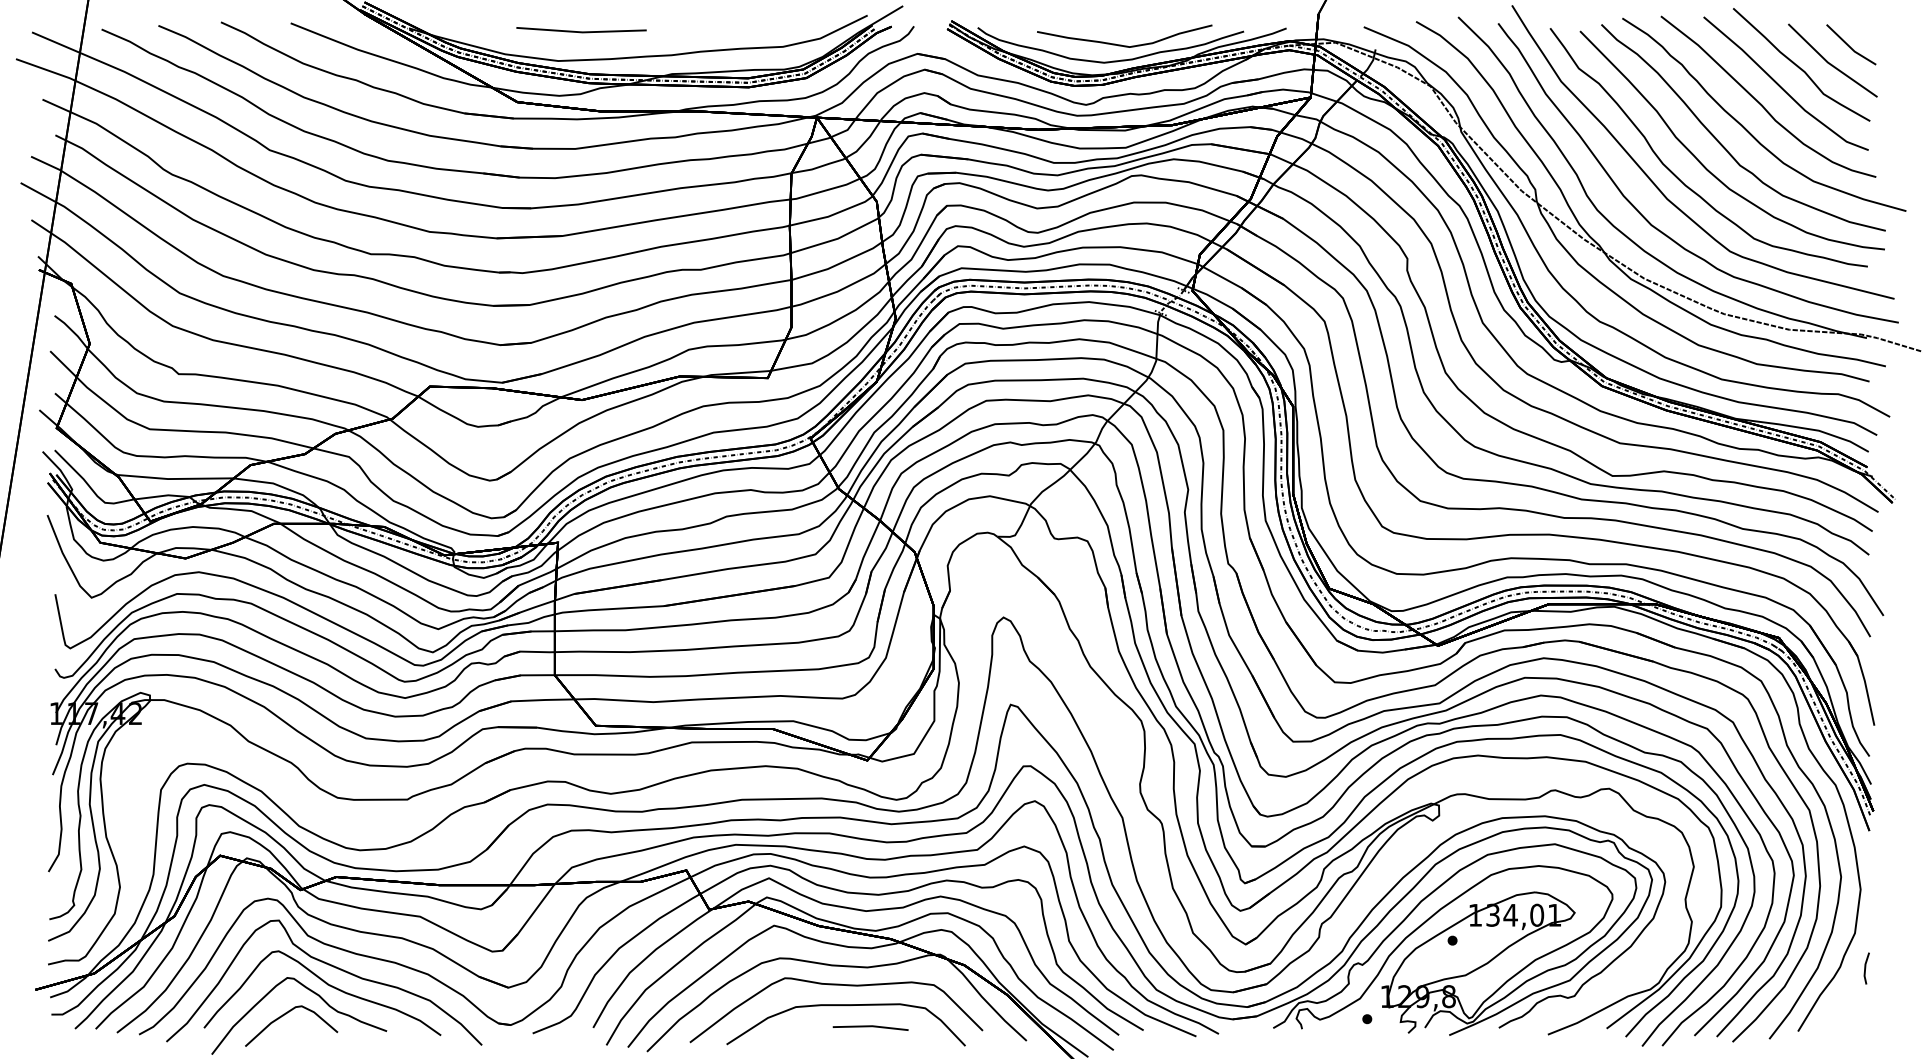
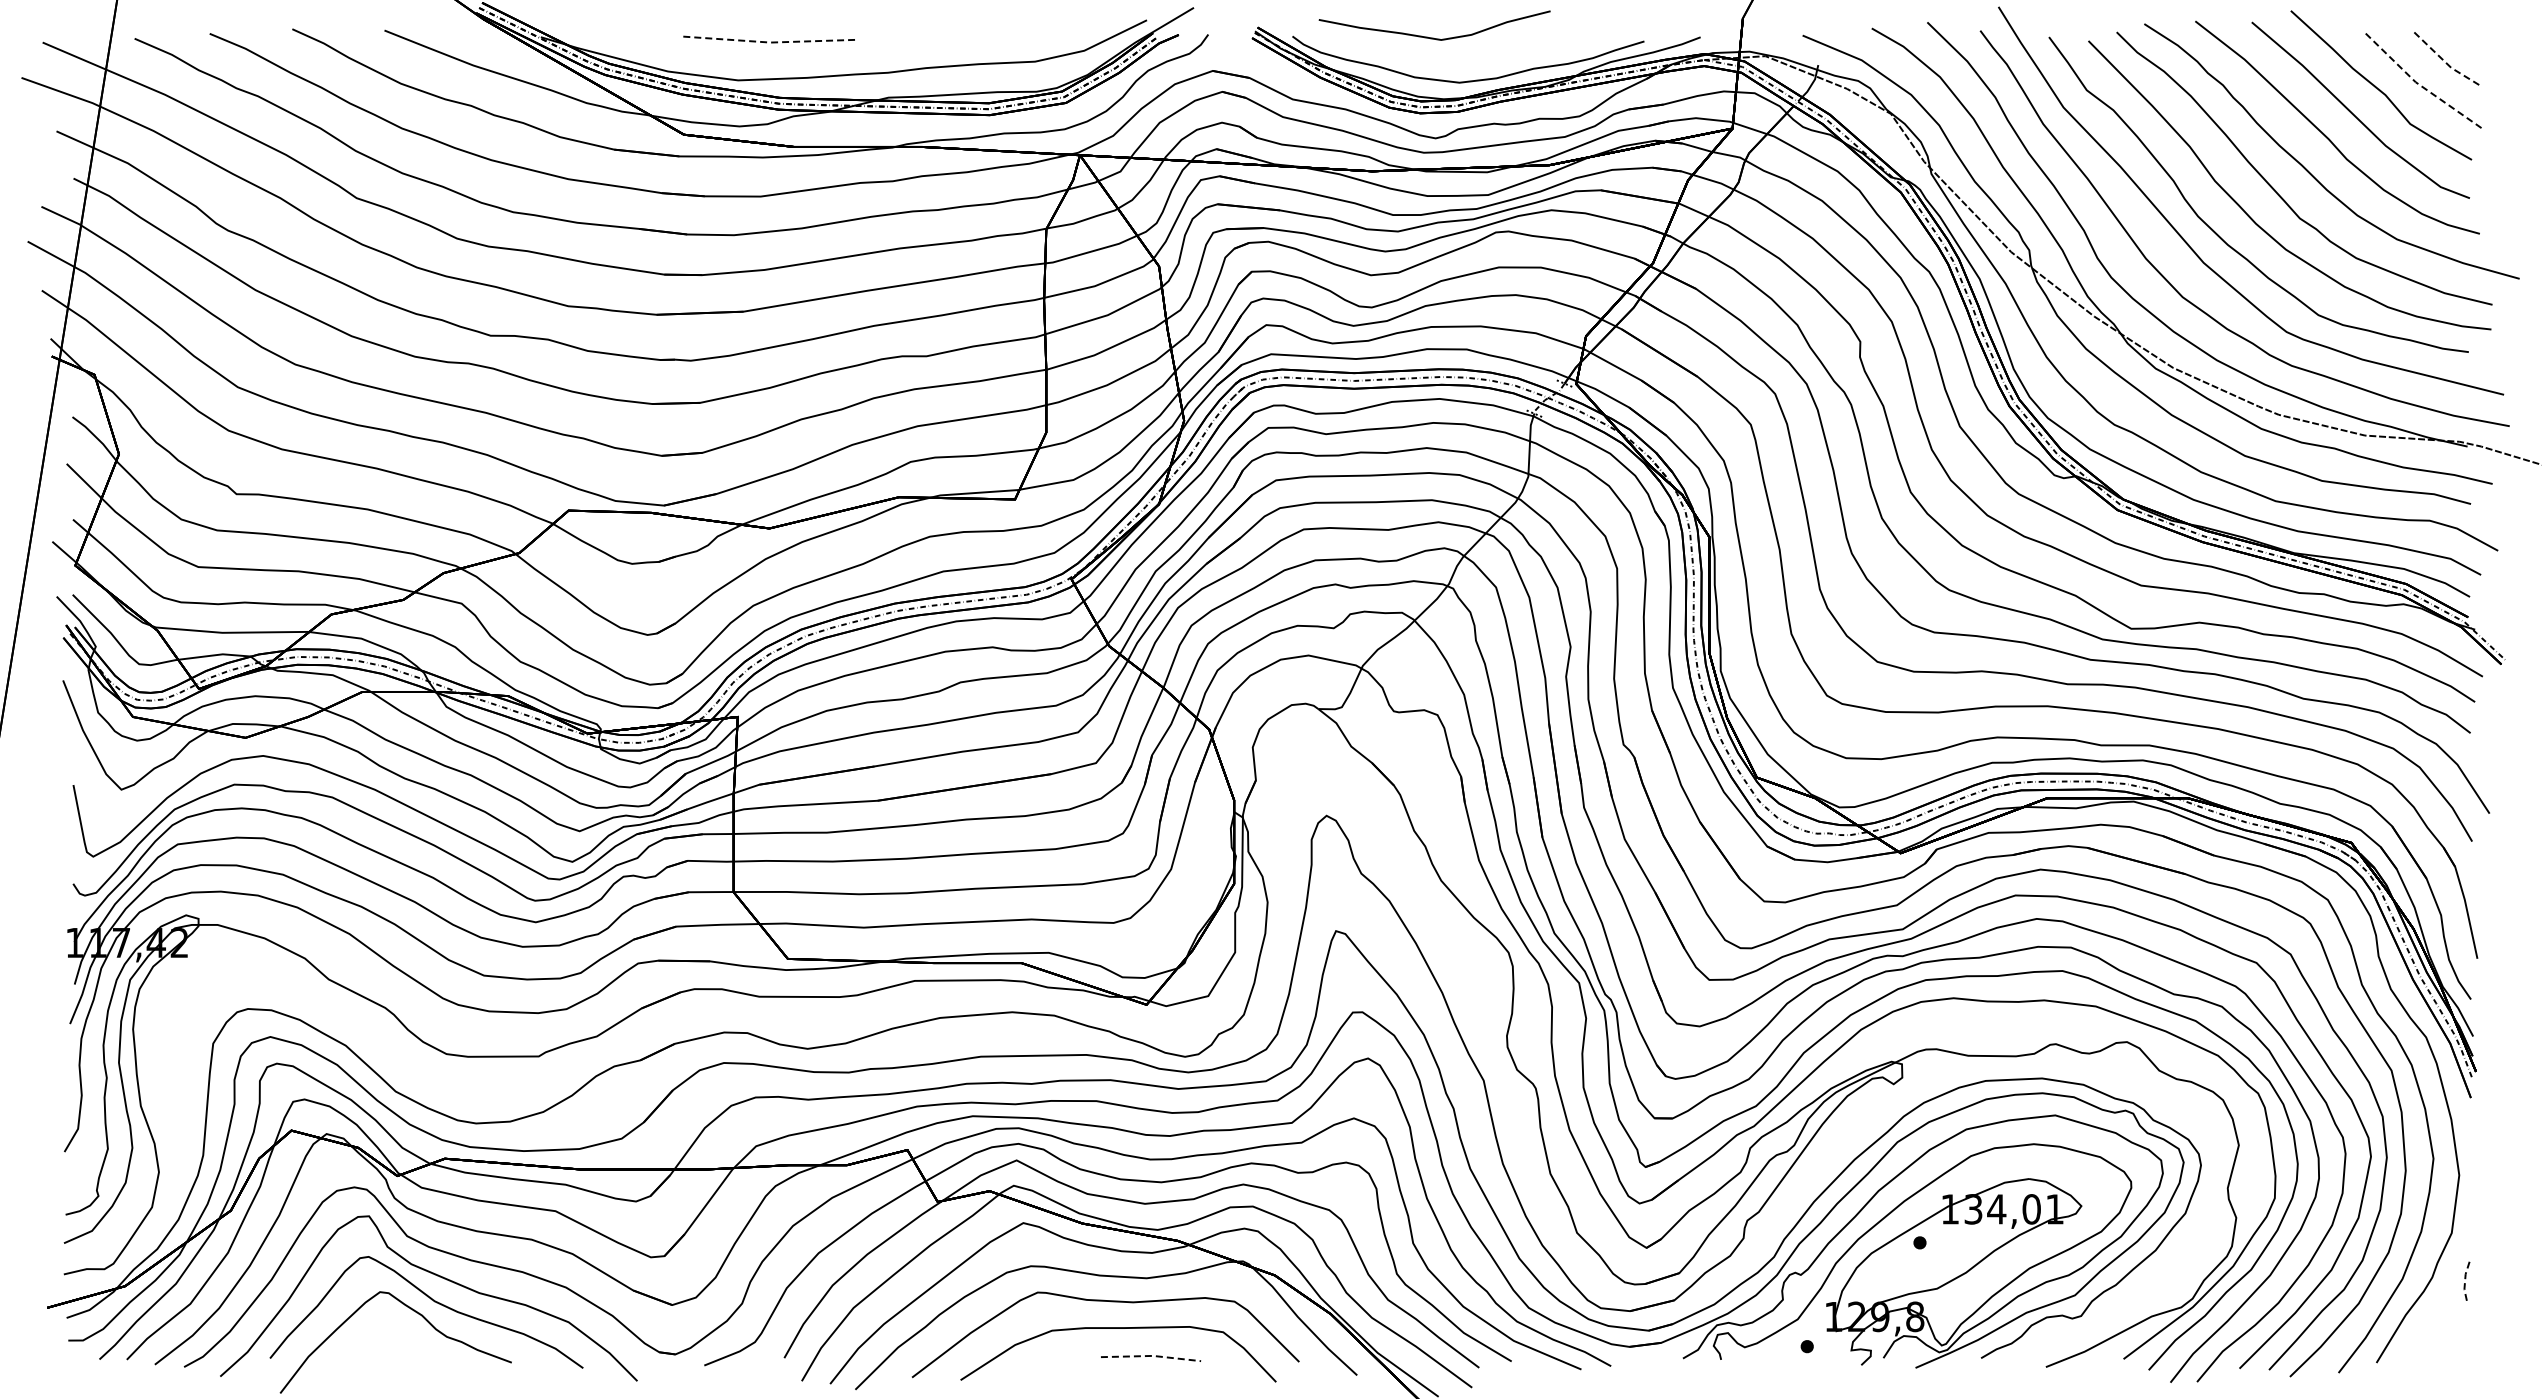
line: (582, 32) -> (769, 42), solid -> dashed
curve: (1123, 45) -> (1433, 37), moved
line: (1850, 47) -> (2445, 62), solid -> dashed
line: (1829, 63) -> (2418, 83), solid -> dashed
line: (1865, 967) -> (2465, 1278), solid -> dashed
curve: (286, 1014) -> (378, 1340), removed
line: (871, 1025) -> (1152, 1355), solid -> dashed

